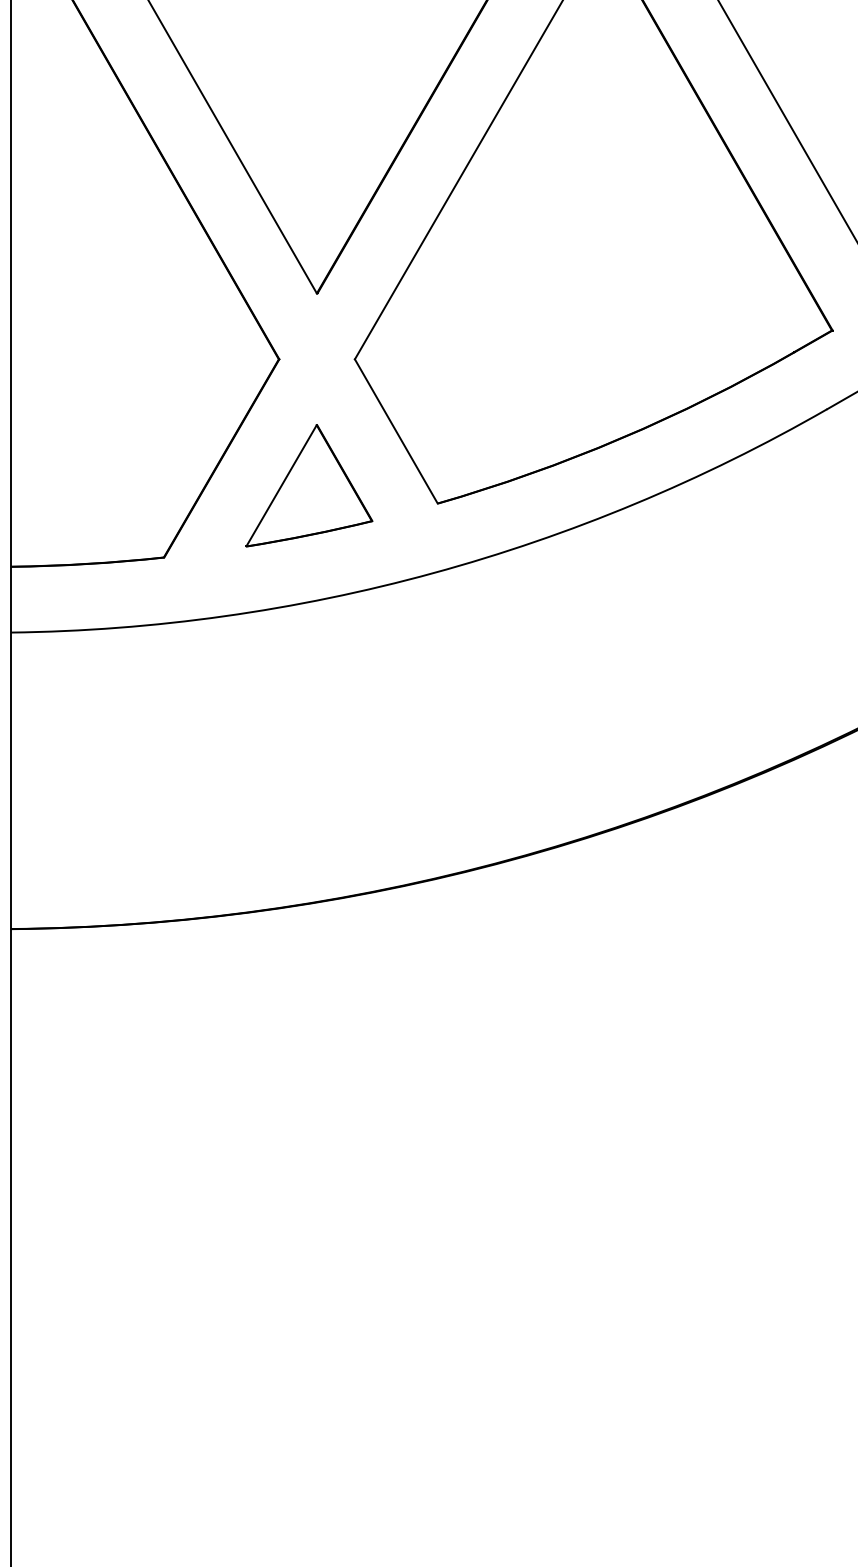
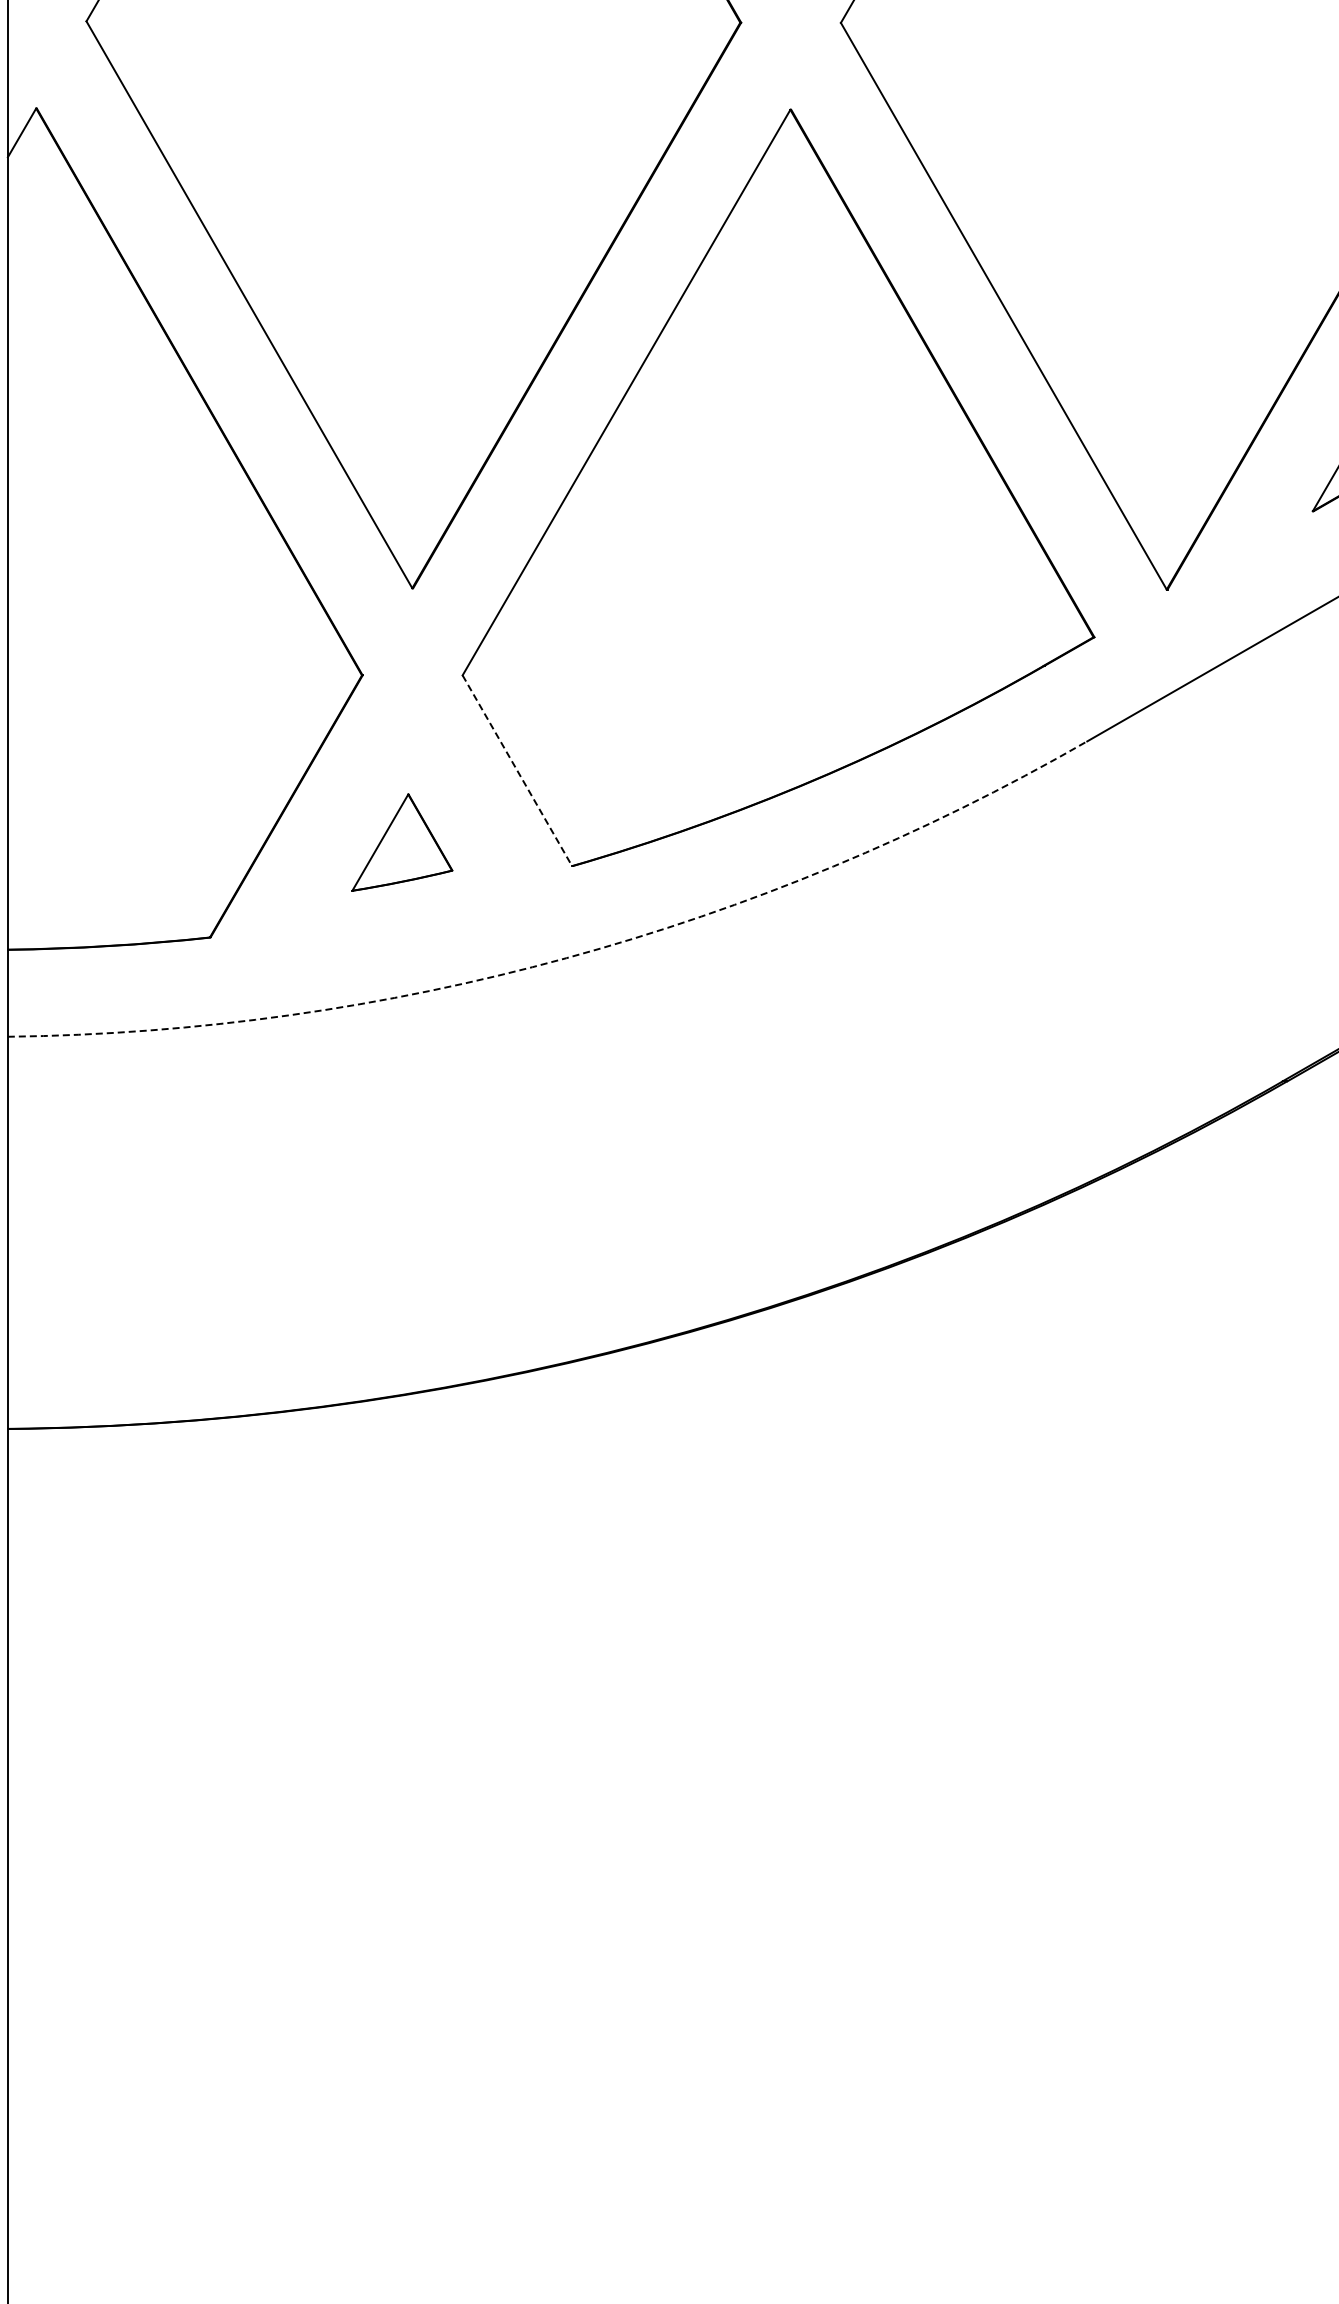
line: (396, 431) -> (517, 770), solid -> dashed
part: (309, 485) -> (402, 842), size x0.6
arc: (433, 573) -> (566, 958), solid -> dashed

